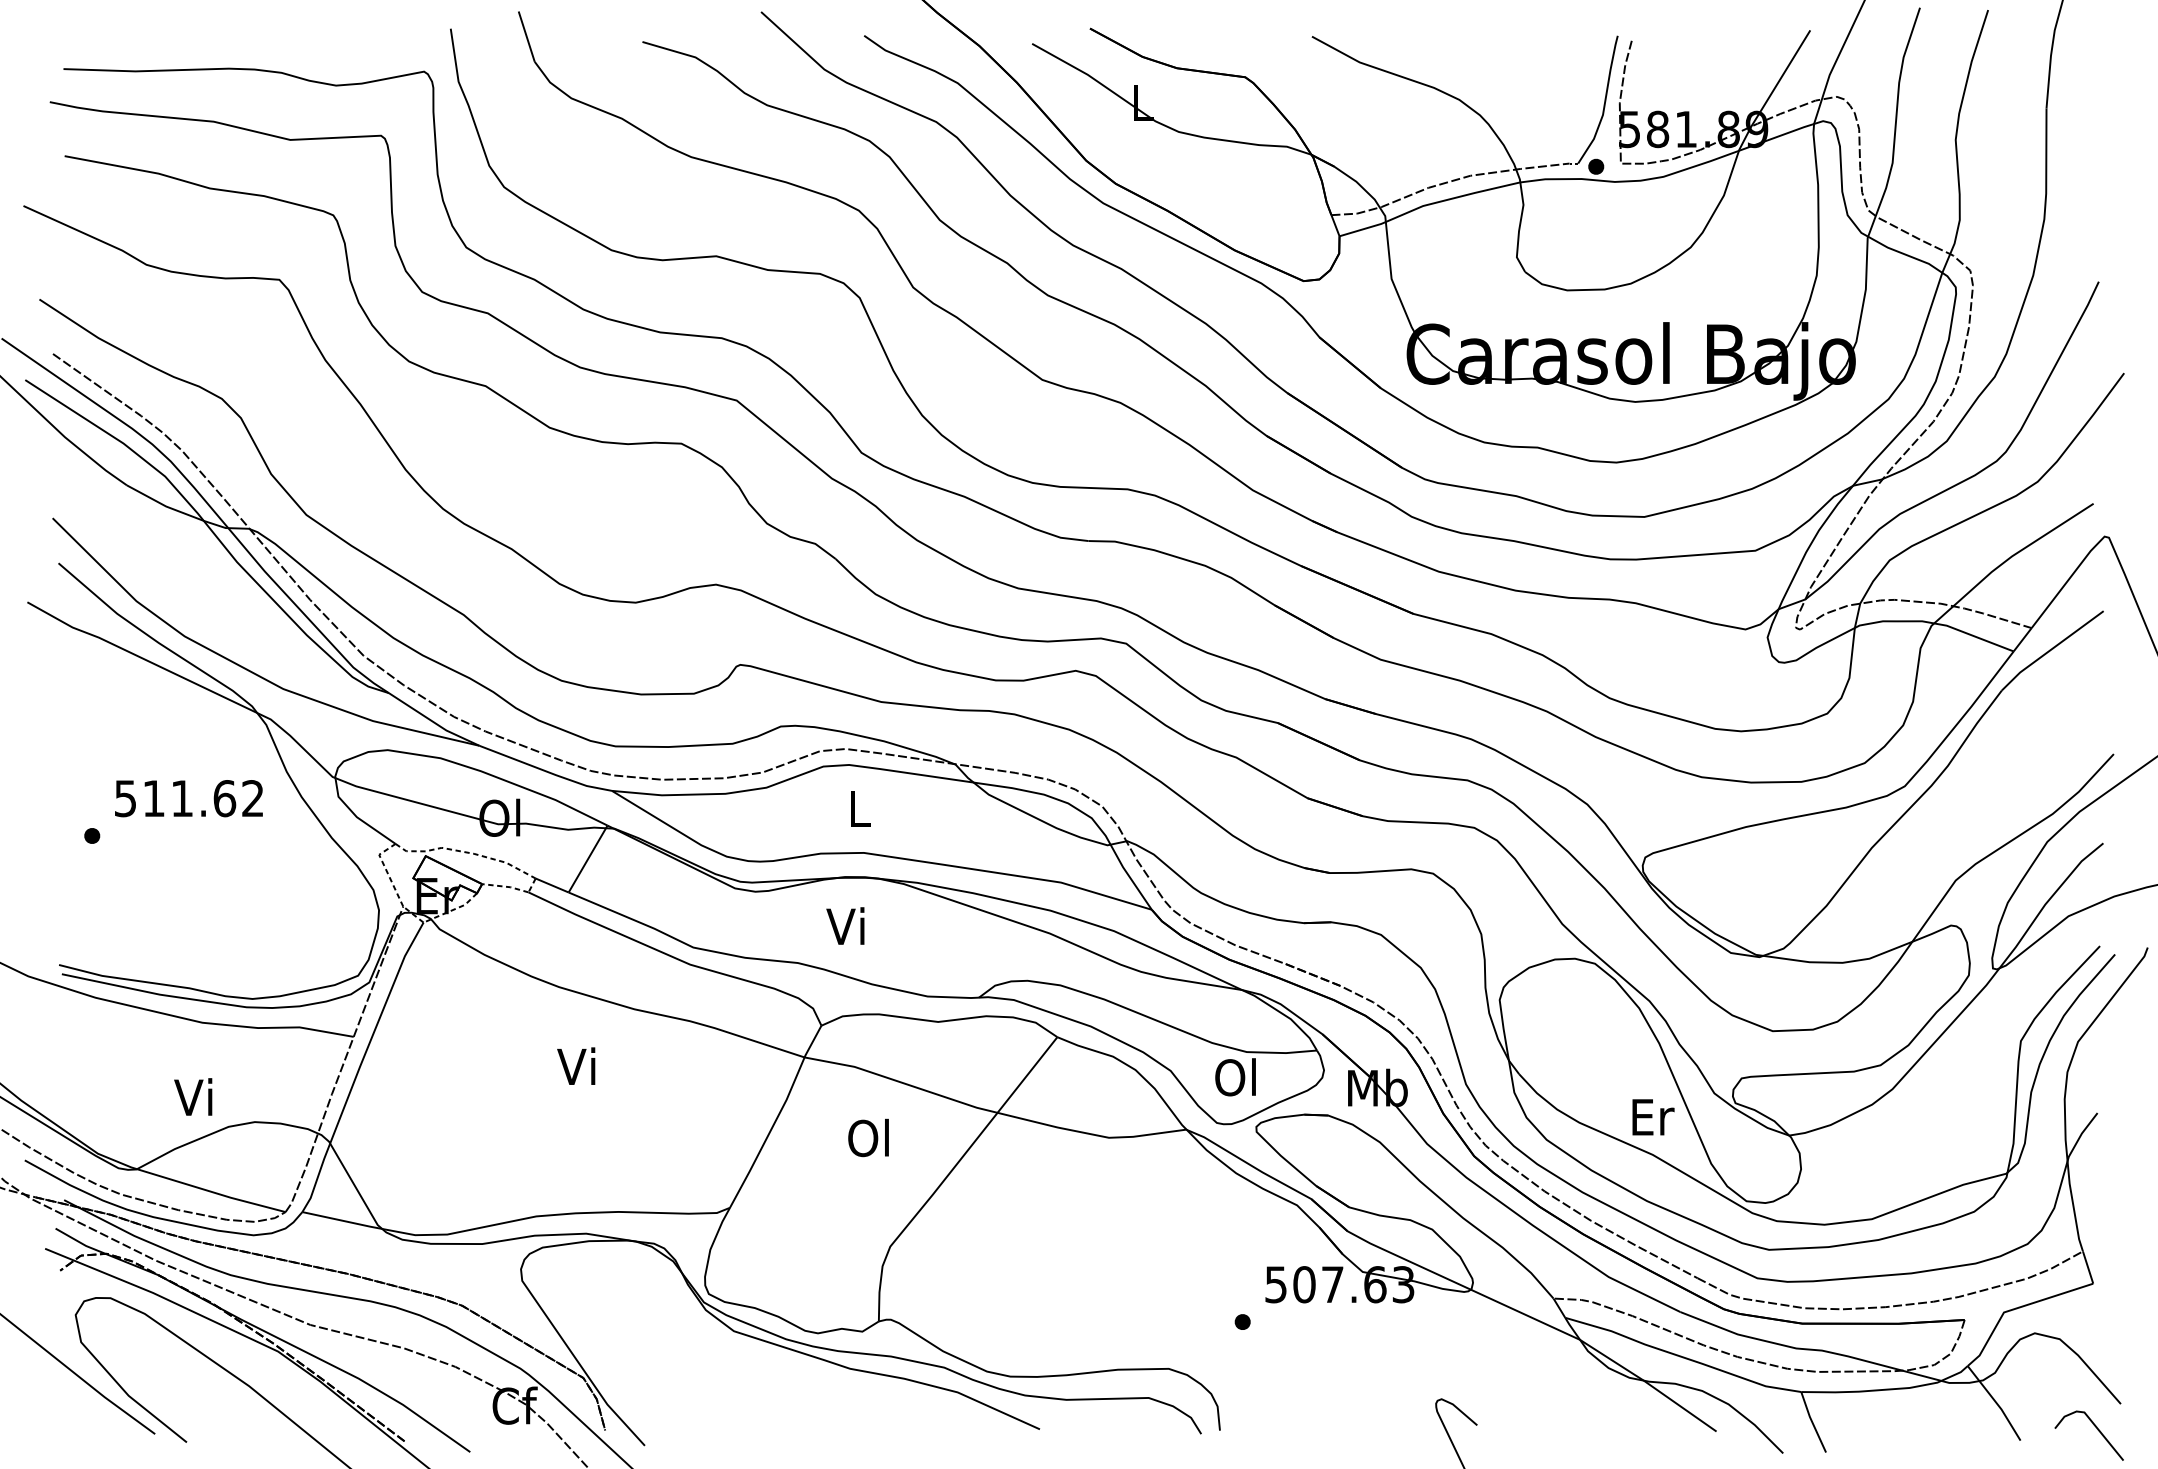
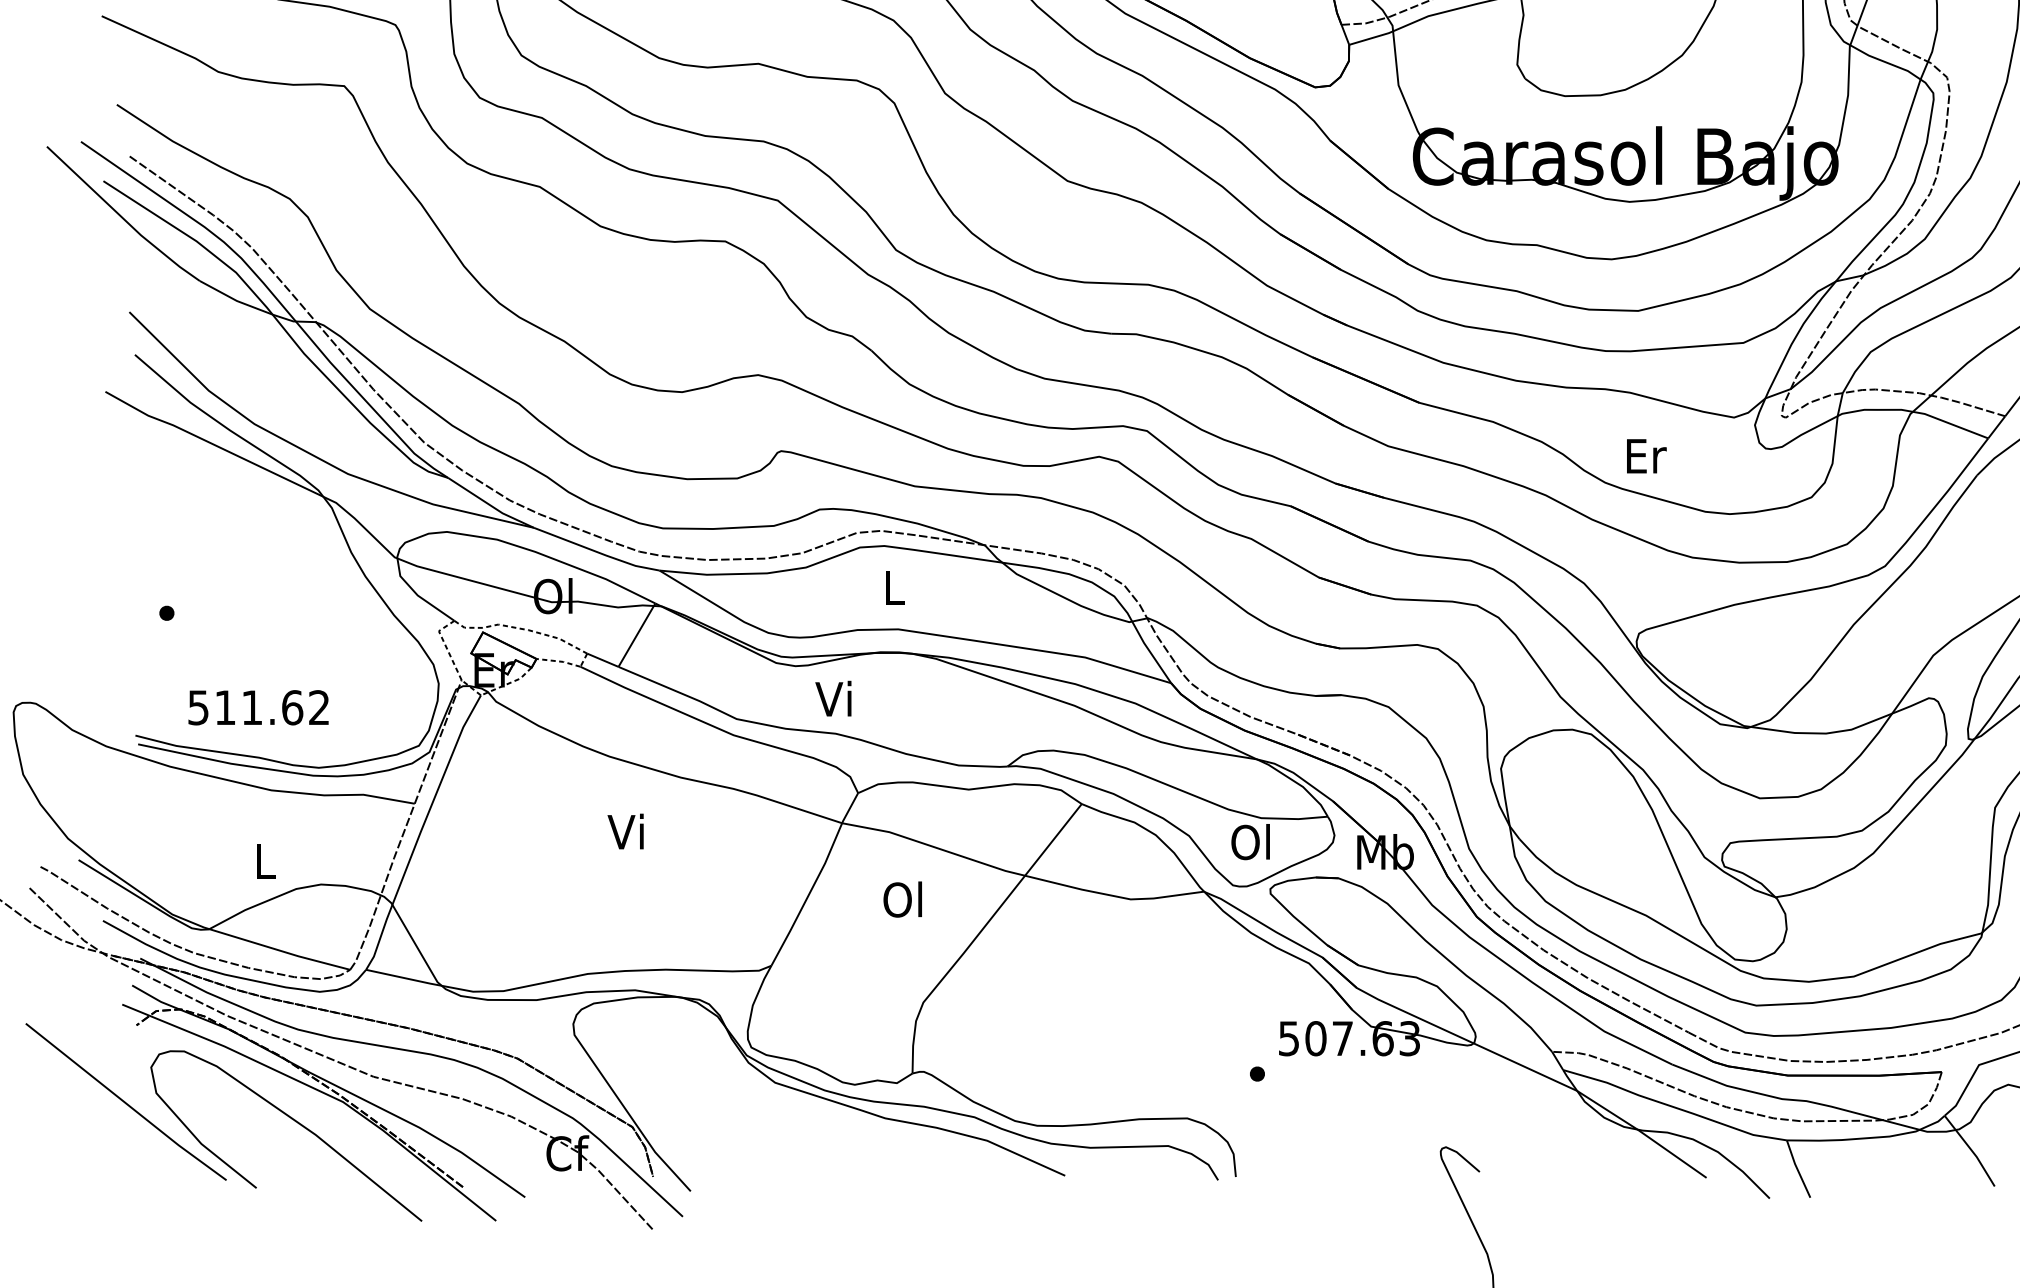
text: (188, 798) -> (258, 707), moved
text: (845, 925) -> (833, 698), moved
text: (193, 1096) -> (262, 860), Vi -> L
text: (1653, 1117) -> (1646, 456), moved

